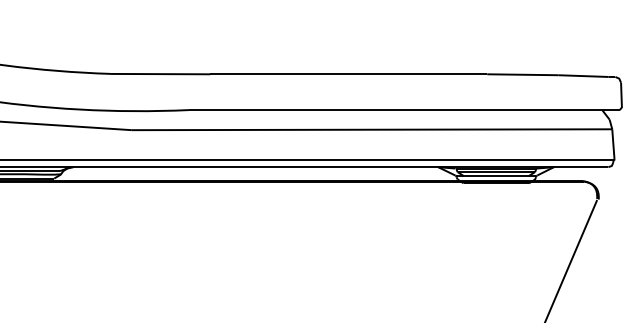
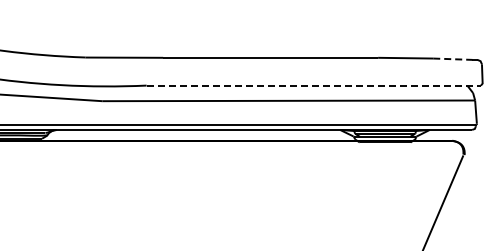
line: (583, 76) -> (452, 59), solid -> dashed
line: (405, 109) -> (314, 85), solid -> dashed

